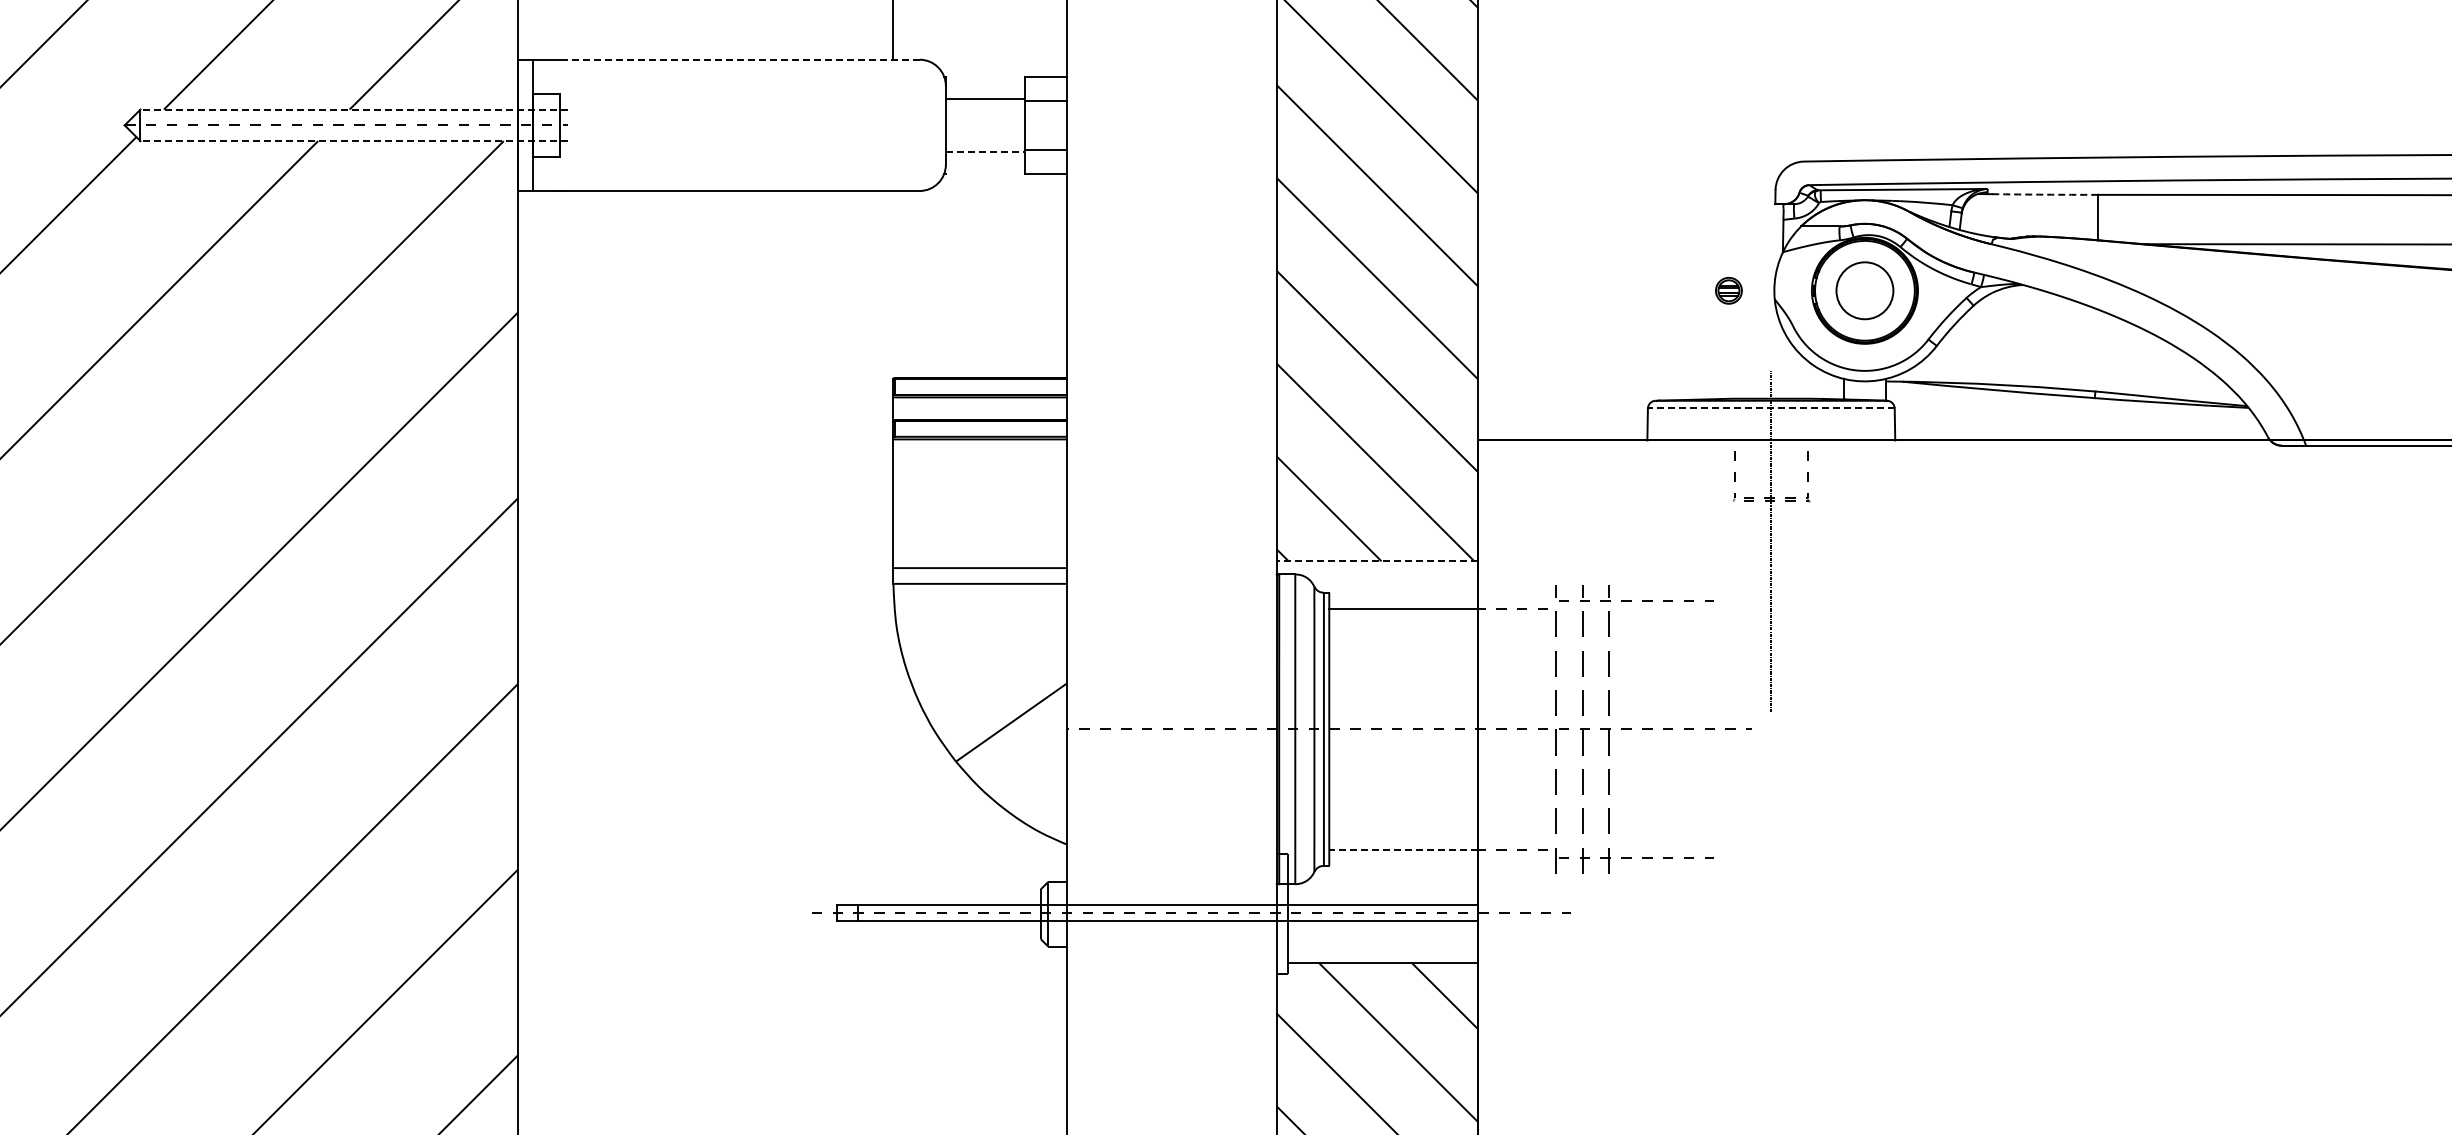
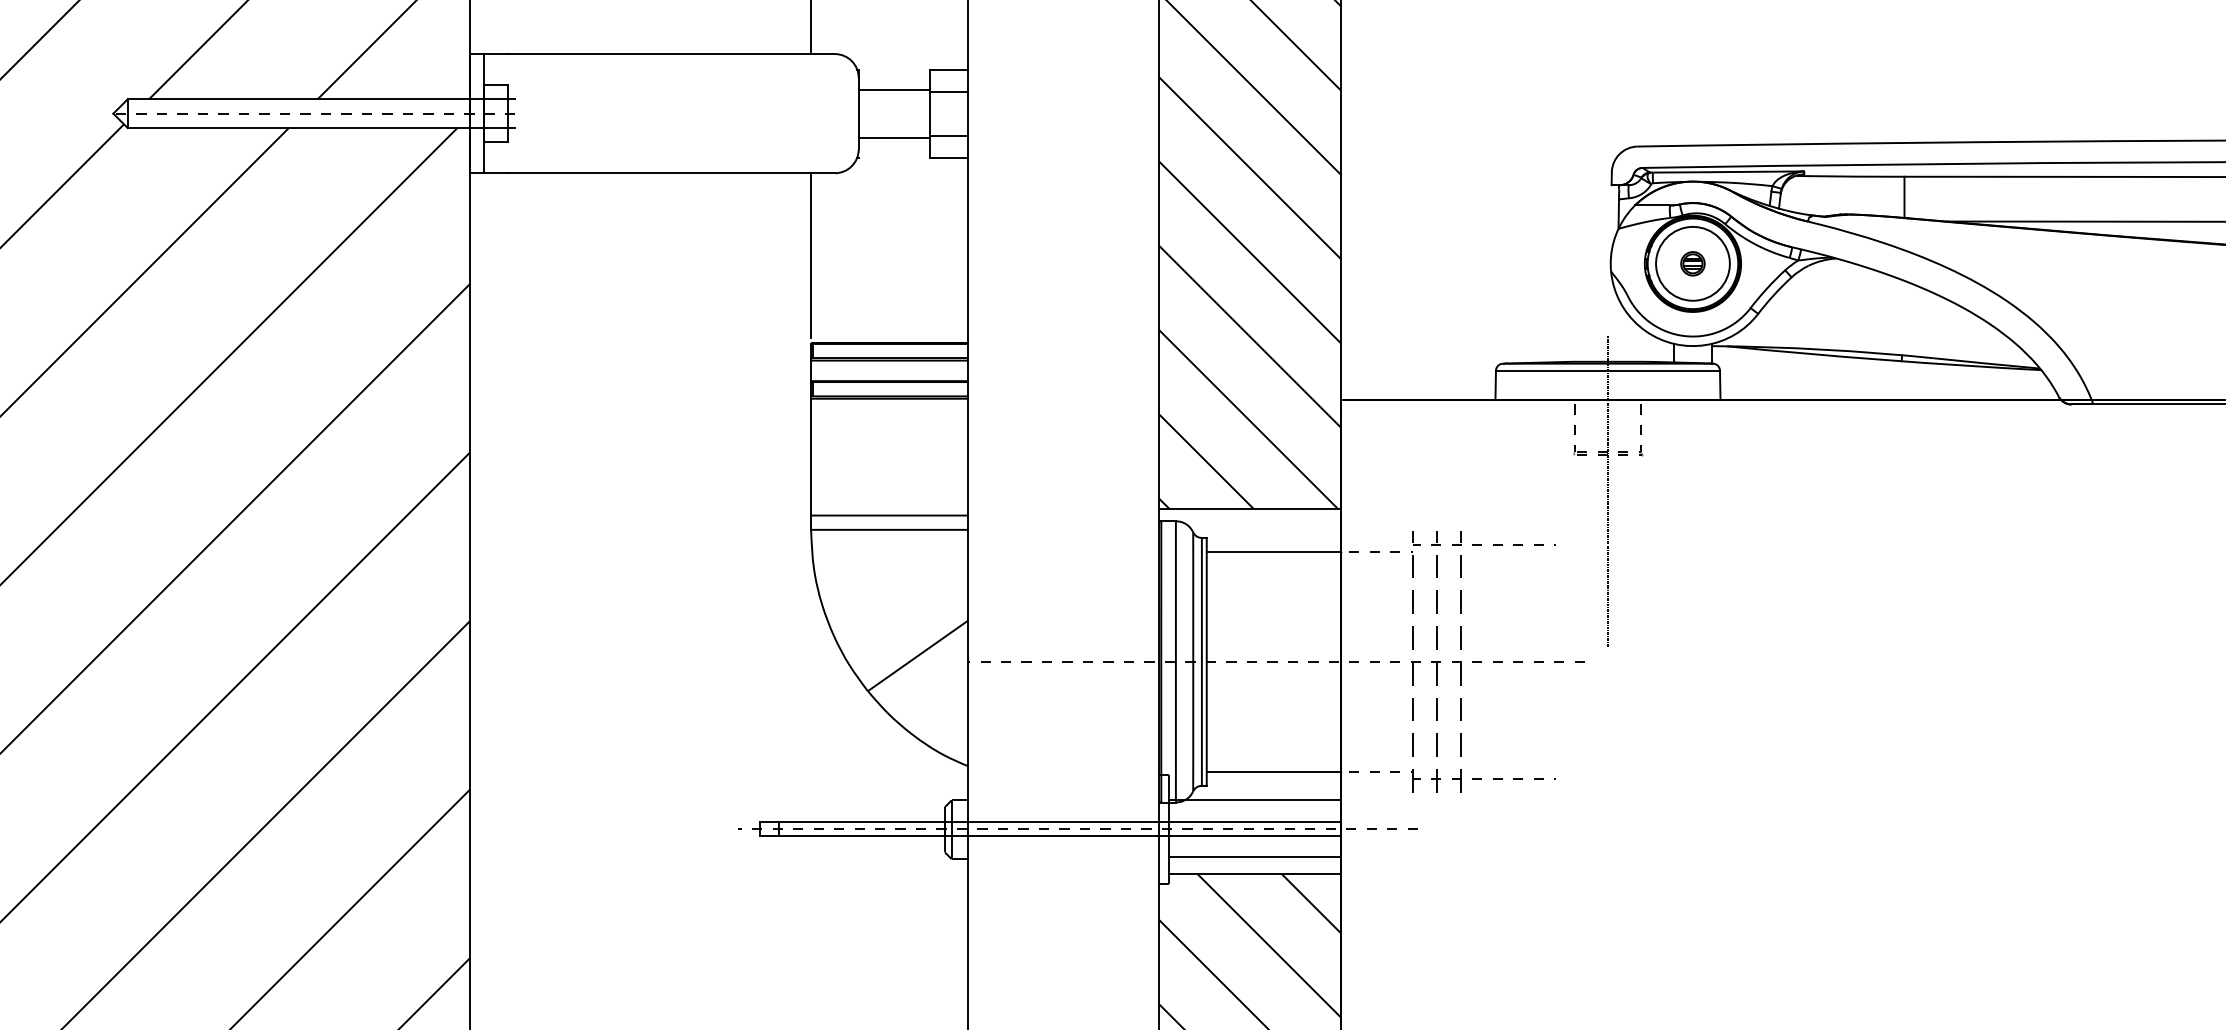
line: (739, 59) -> (671, 53), dashed -> solid
line: (354, 109) -> (321, 99), dashed -> solid
line: (354, 141) -> (321, 128), dashed -> solid
line: (985, 151) -> (894, 137), dashed -> solid
arc: (2045, 194) -> (1856, 176), dashed -> solid
line: (893, 281) -> (811, 255), added
part: (1728, 290) -> (1692, 263), moved
circle: (1864, 290) -> (1692, 263), size x1.43
line: (1770, 408) -> (1607, 370), dashed -> solid
line: (1376, 561) -> (1249, 509), dashed -> solid
line: (1402, 850) -> (1273, 771), dashed -> solid
line: (1382, 881) -> (1255, 800), added
line: (1382, 944) -> (1255, 857), added

